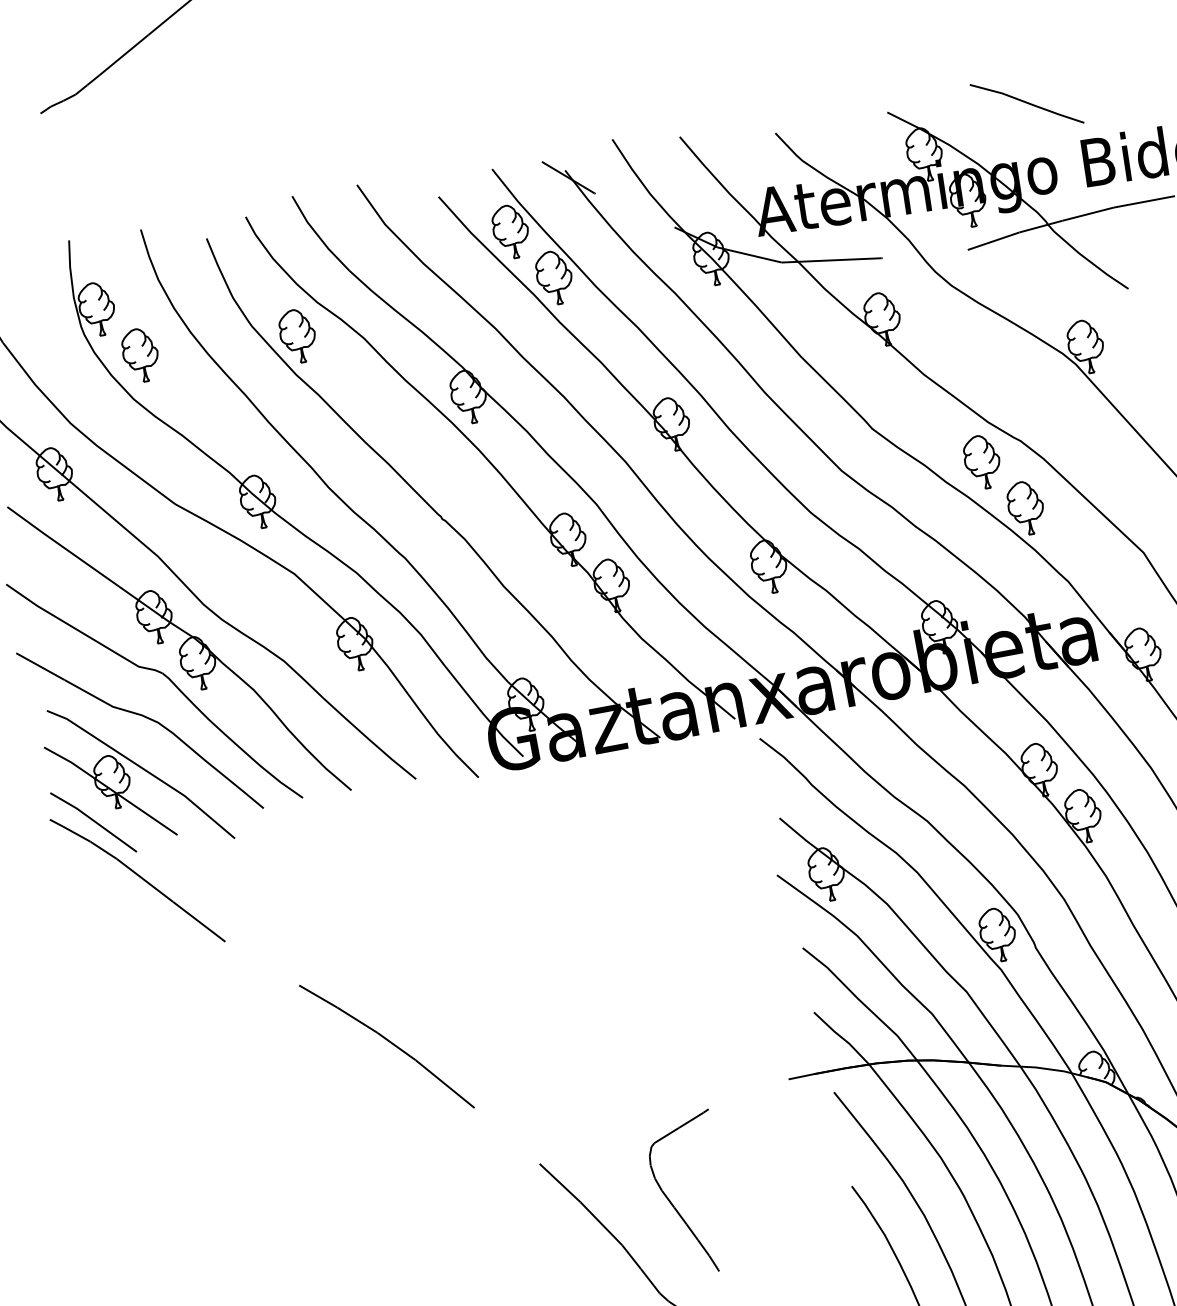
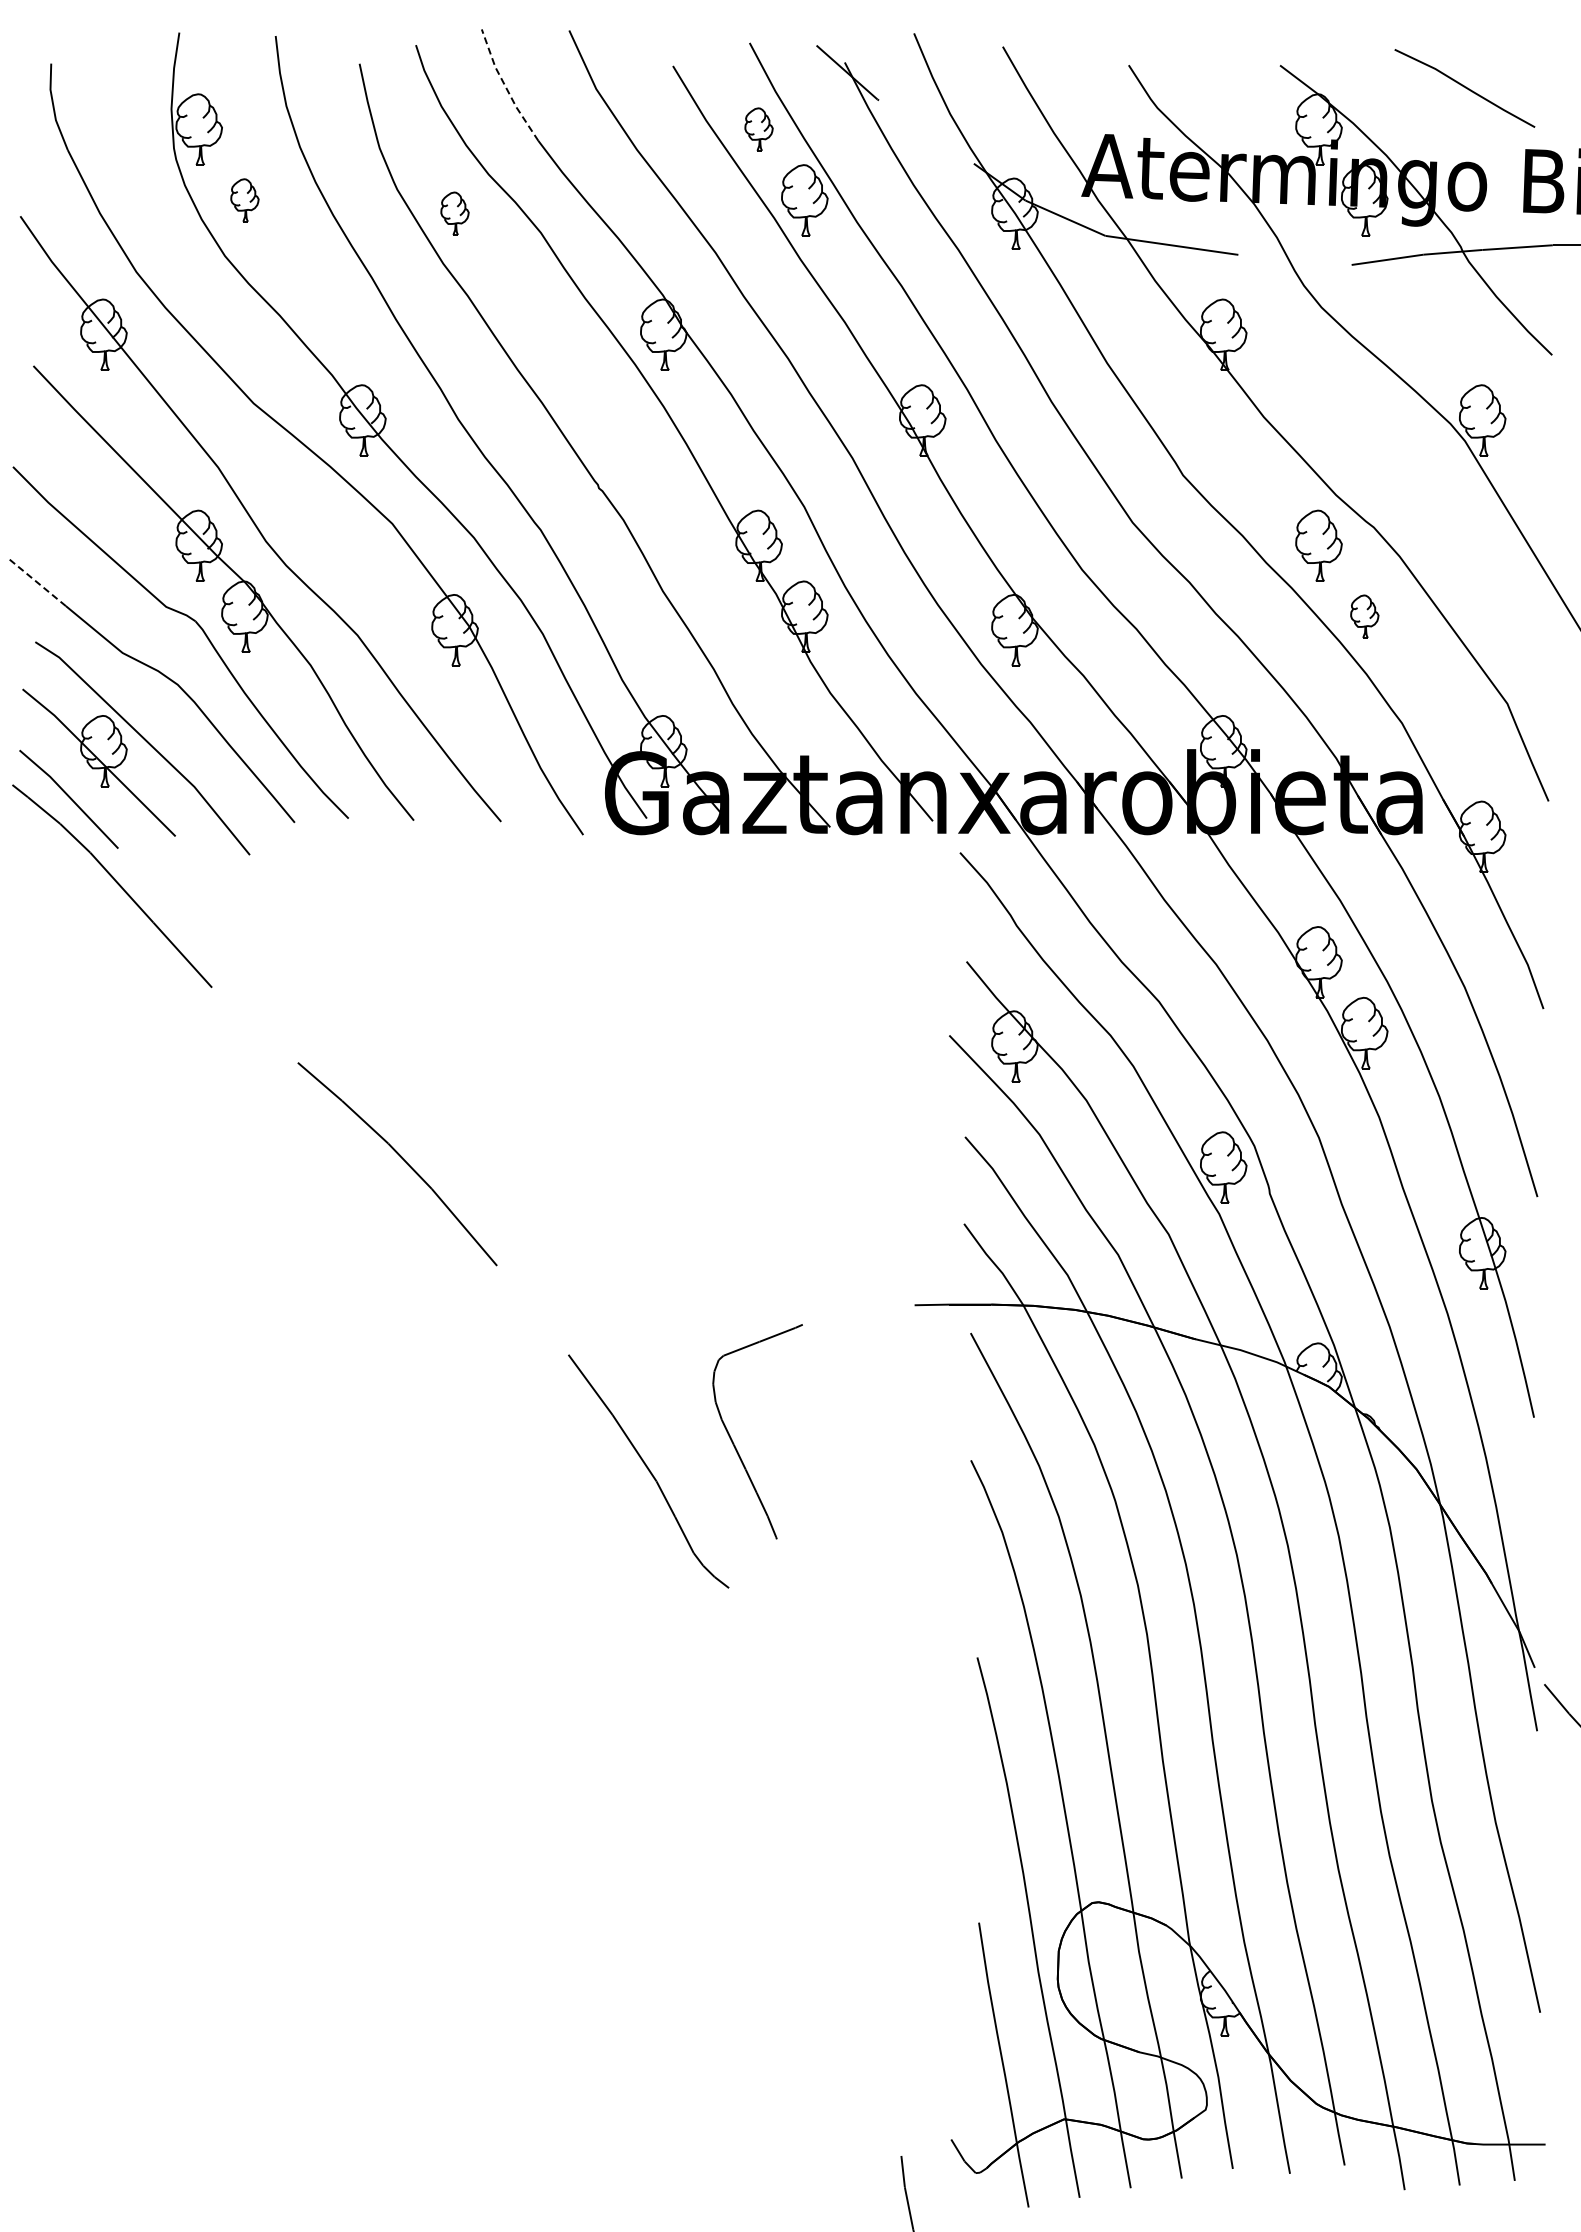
part: (510, 231) -> (758, 129), size x0.6
line: (317, 235) -> (505, 87), solid -> dashed
part: (297, 336) -> (454, 213), size x0.6
part: (140, 355) -> (244, 200), size x0.6
part: (1025, 508) -> (1364, 616), size x0.6
line: (40, 666) -> (37, 582), solid -> dashed

